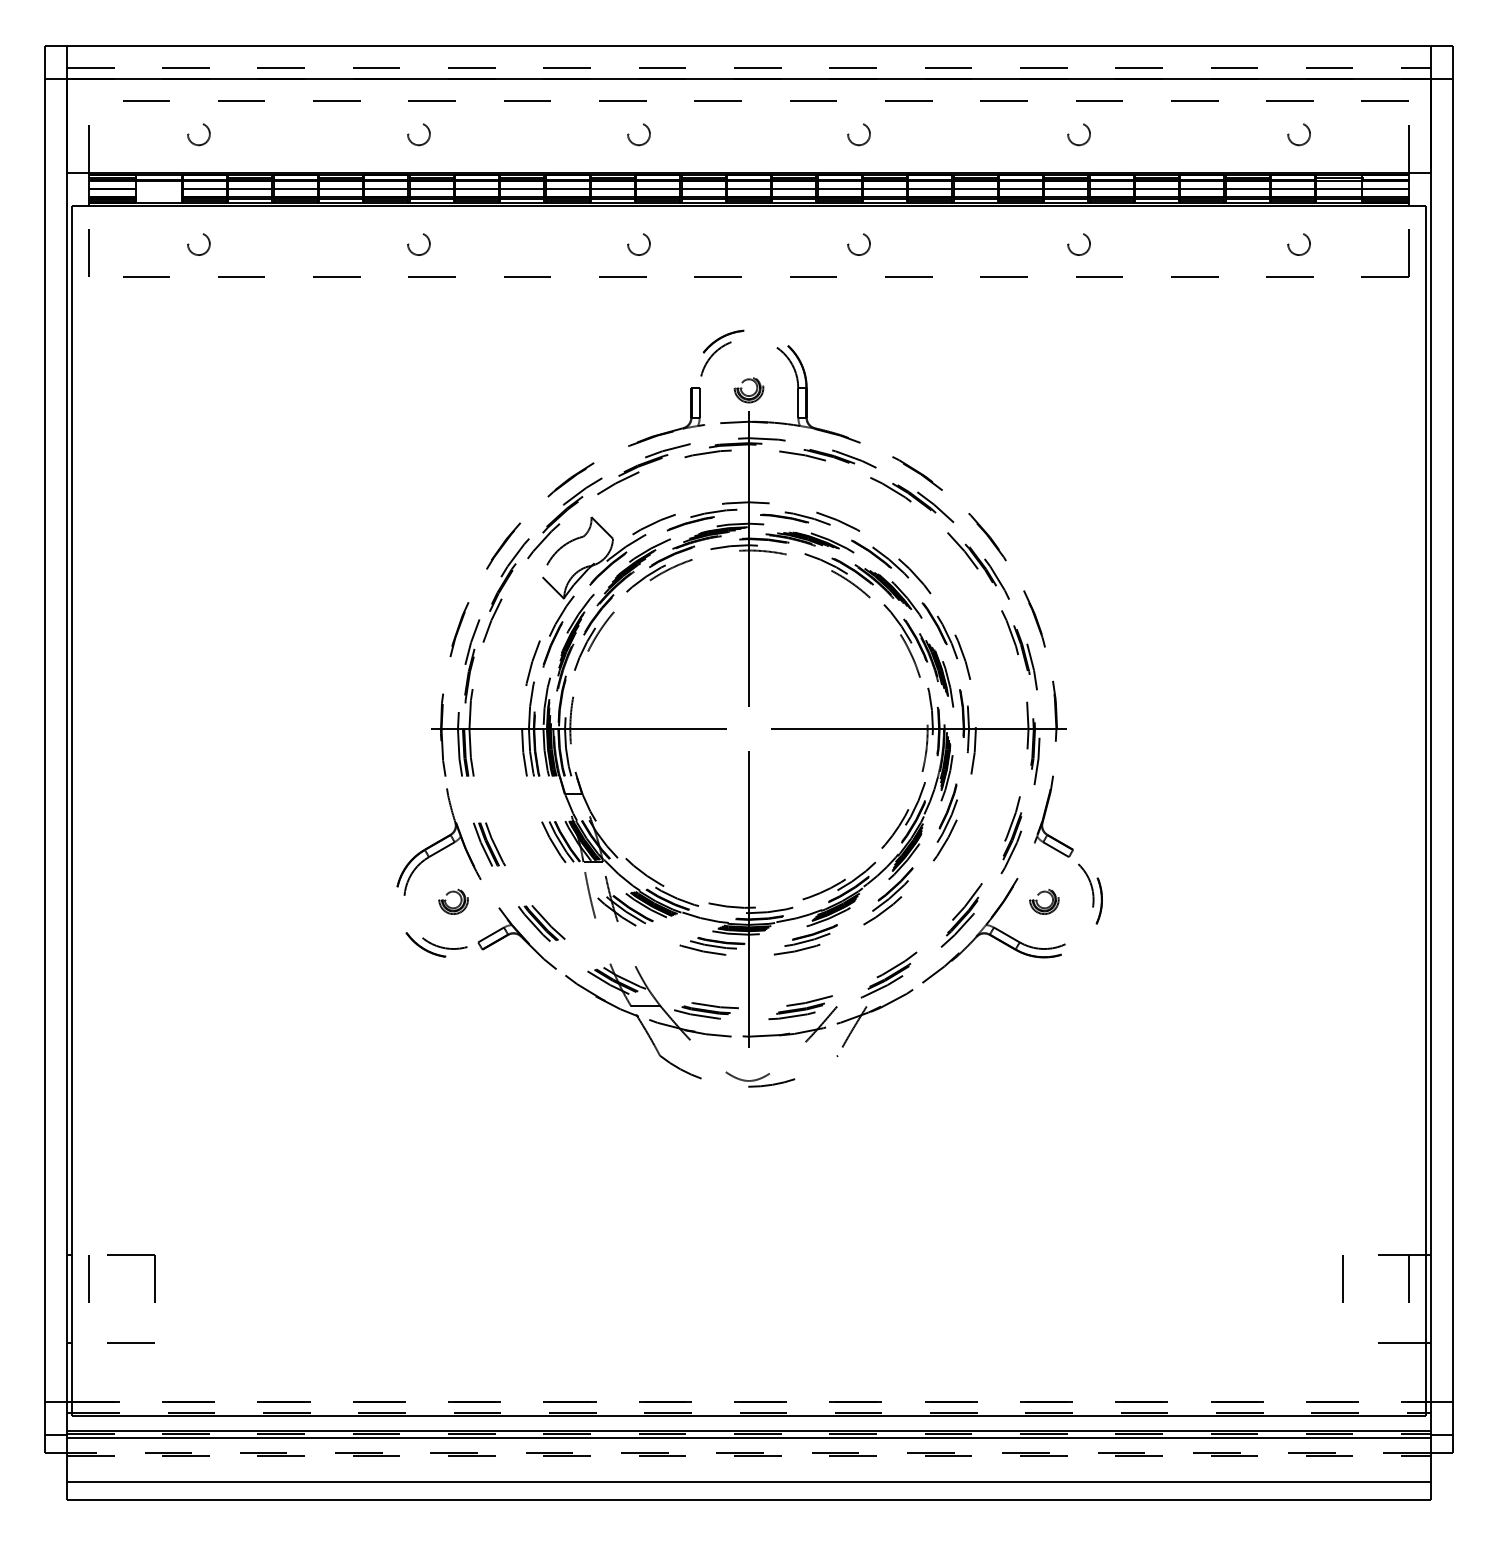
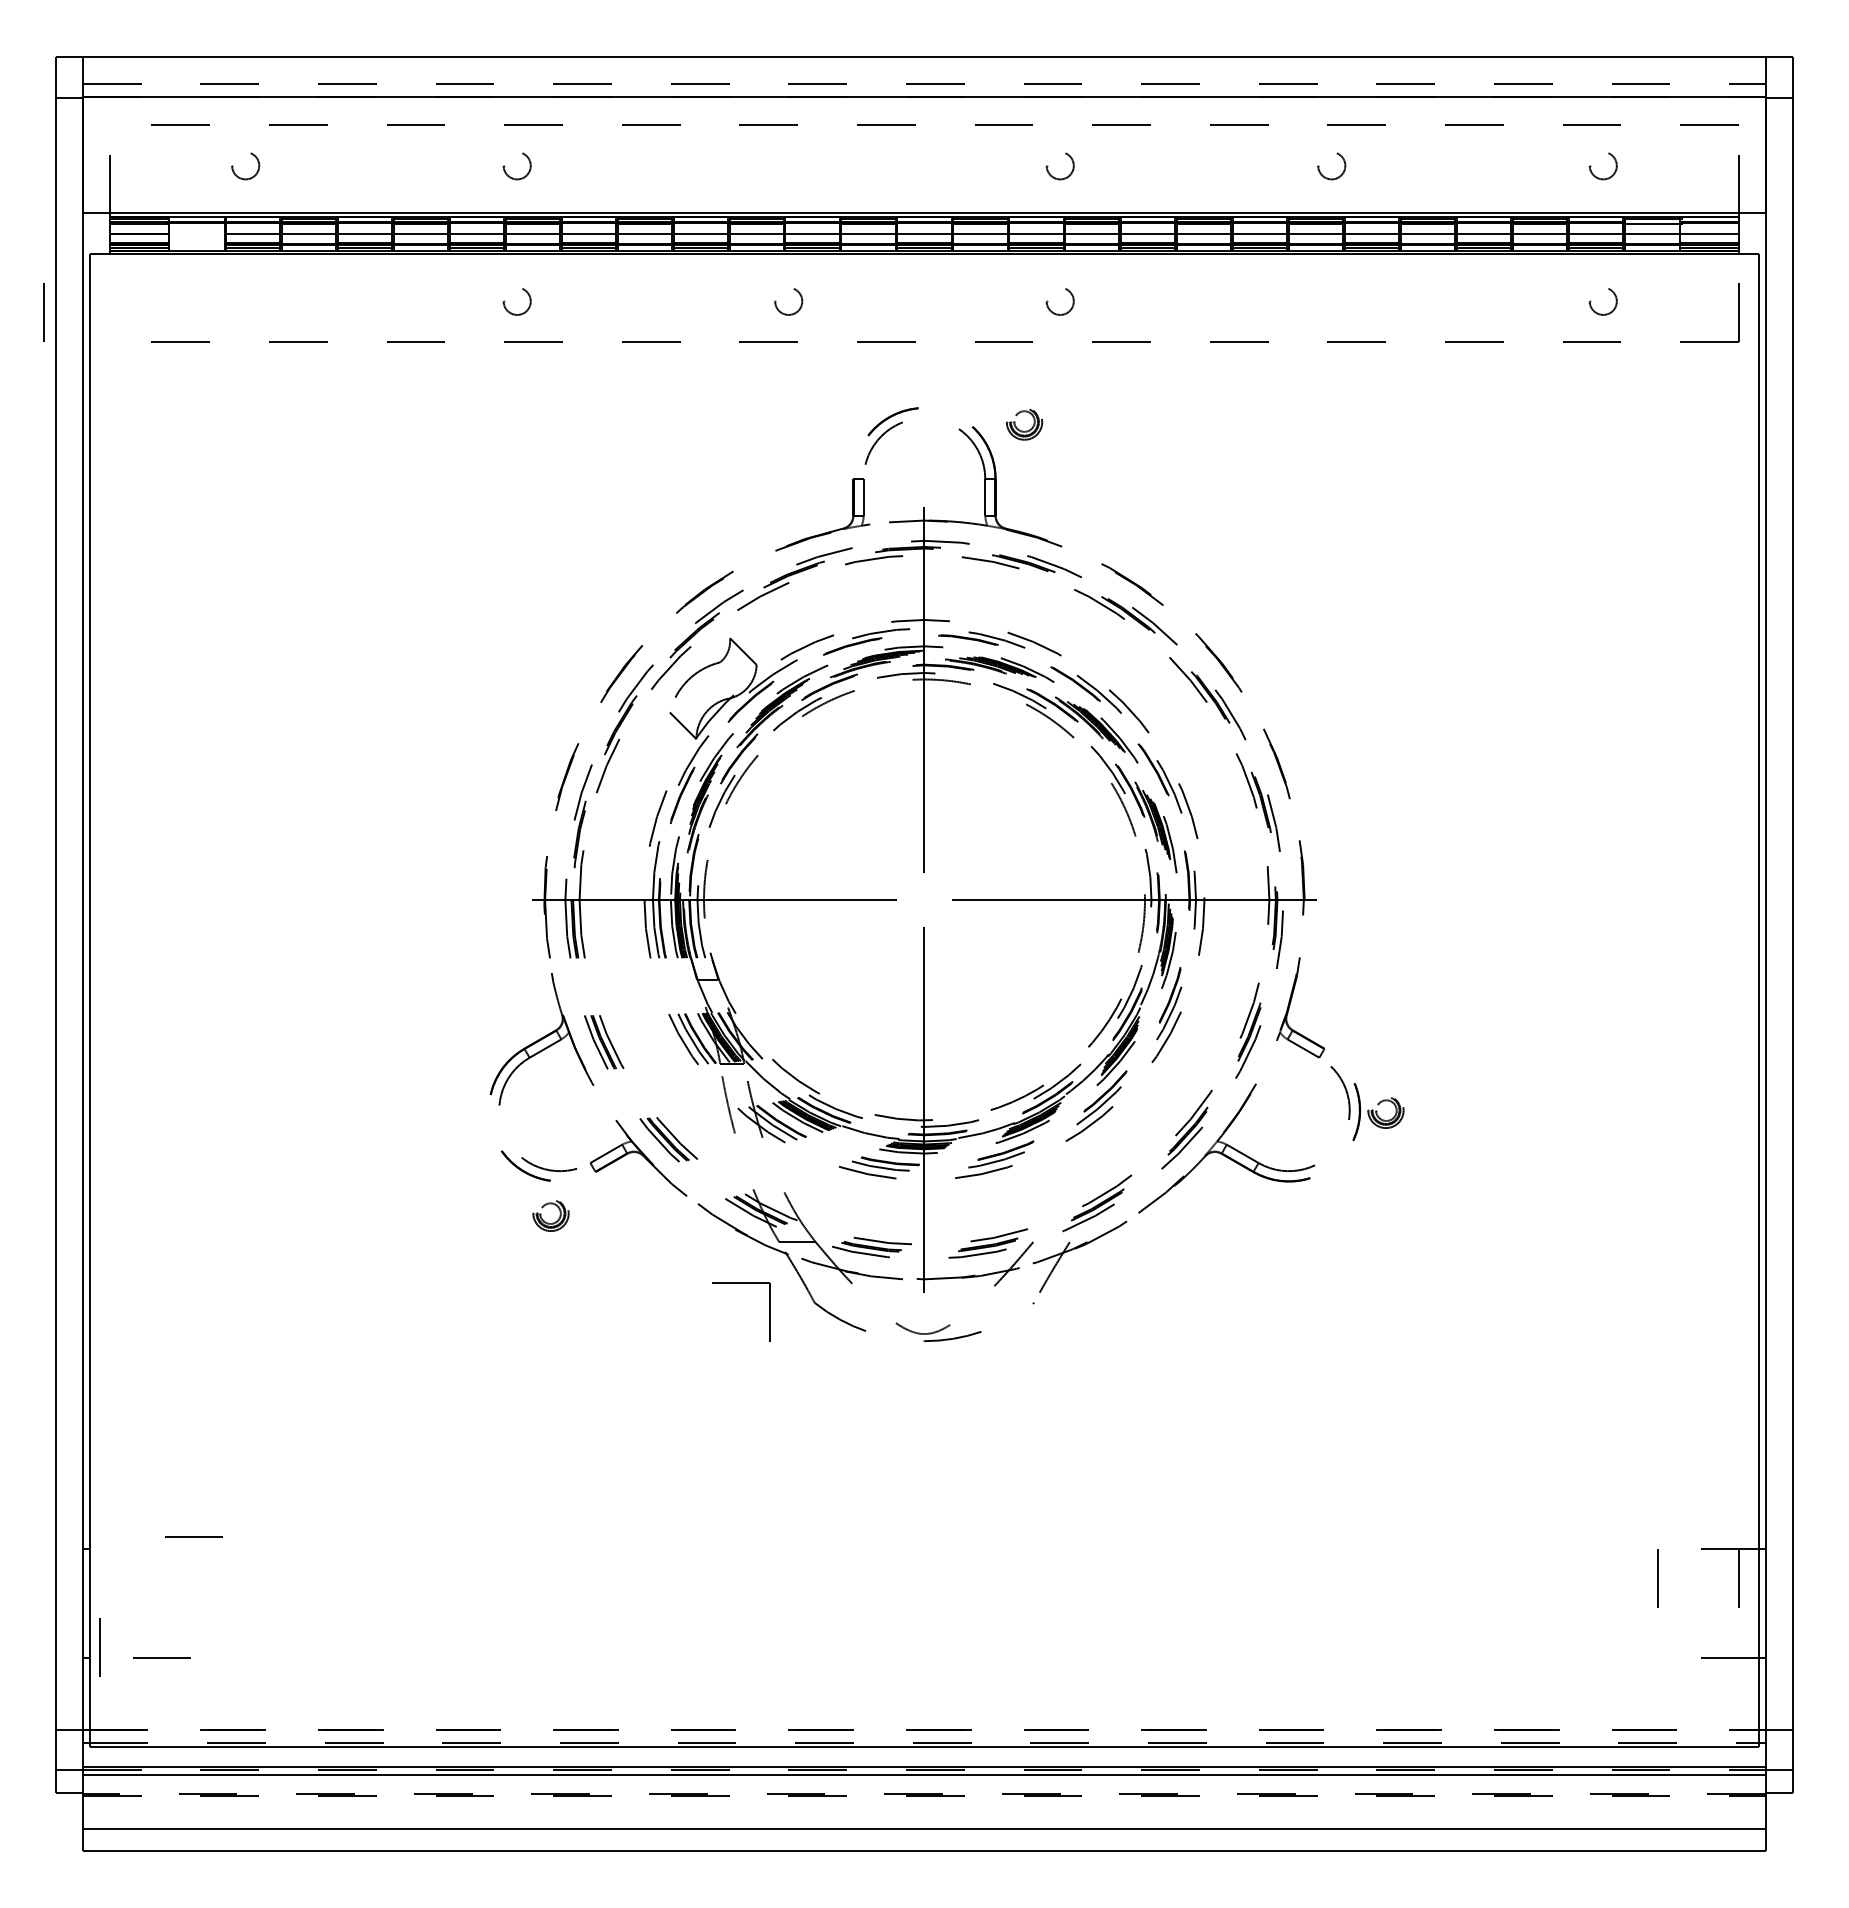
part: (633, 142) -> (782, 176), removed
part: (189, 244) -> (233, 301), removed
part: (1069, 244) -> (1319, 301), removed
line: (88, 253) -> (43, 312), moved
part: (748, 394) -> (1023, 430), moved
part: (1039, 905) -> (1380, 1117), moved
part: (451, 907) -> (548, 1222), moved
line: (156, 1245) -> (193, 1536), added
part: (131, 1255) -> (741, 1283), moved
line: (88, 1279) -> (99, 1647), moved

